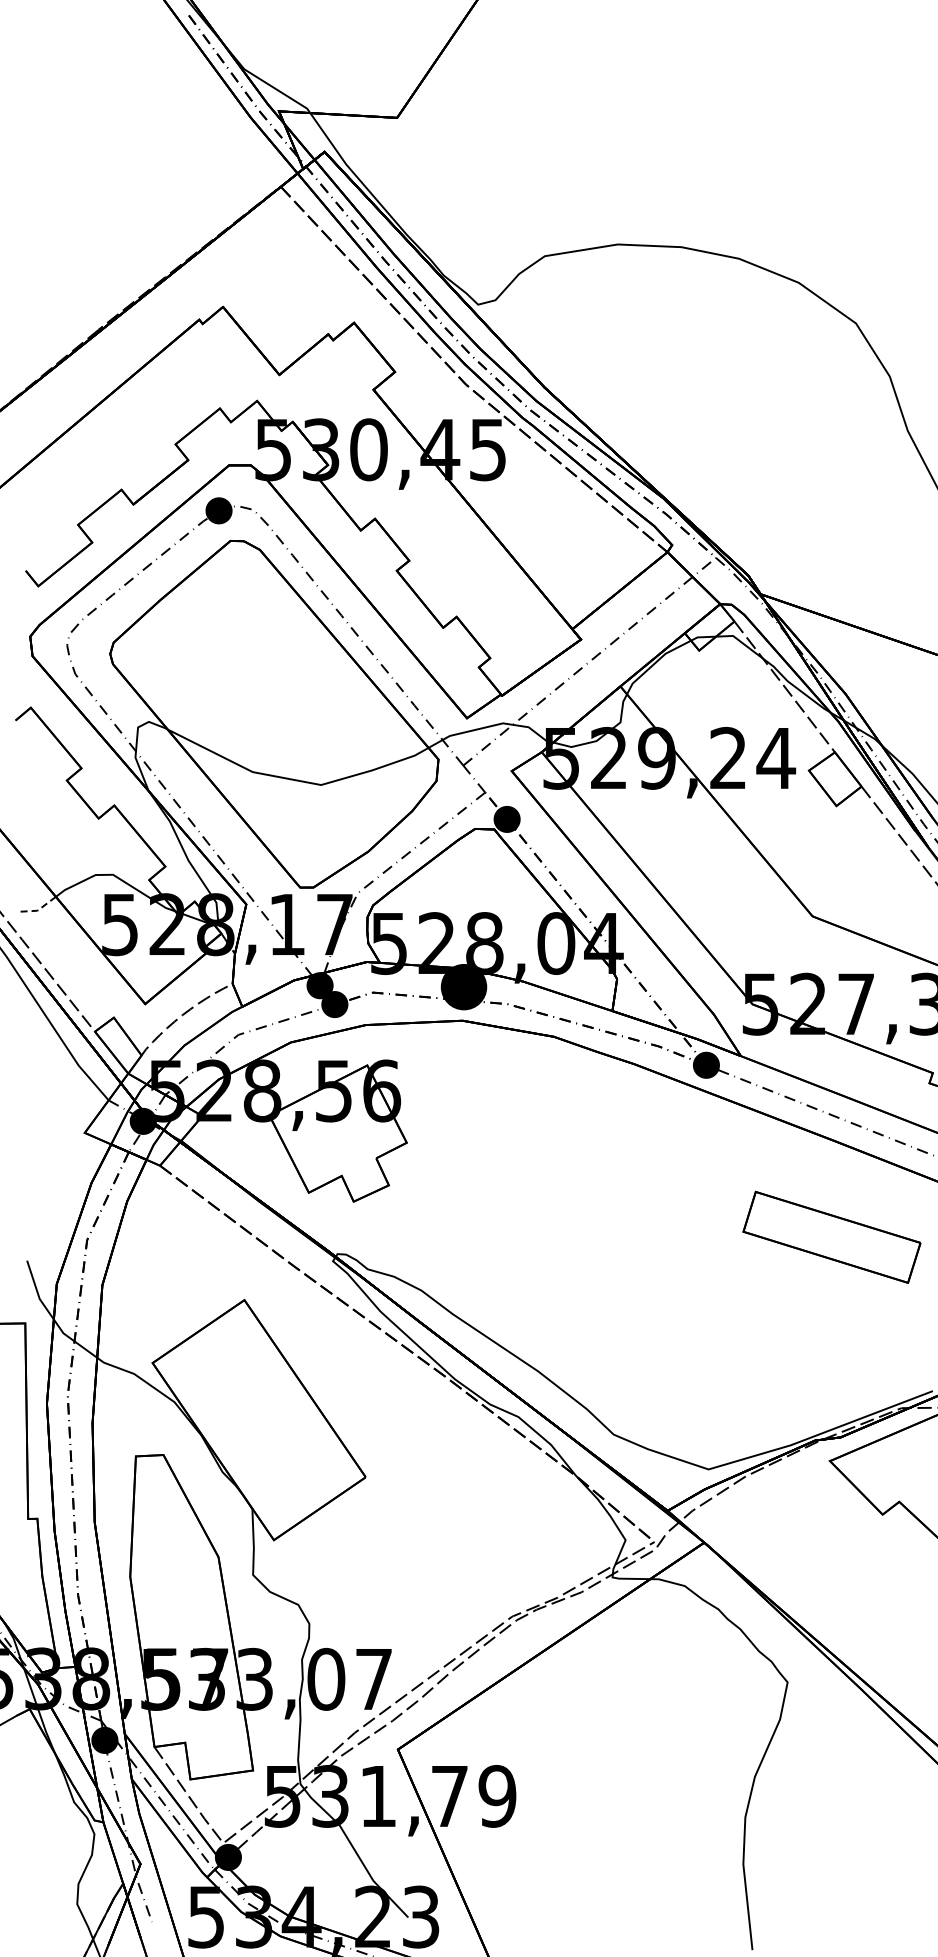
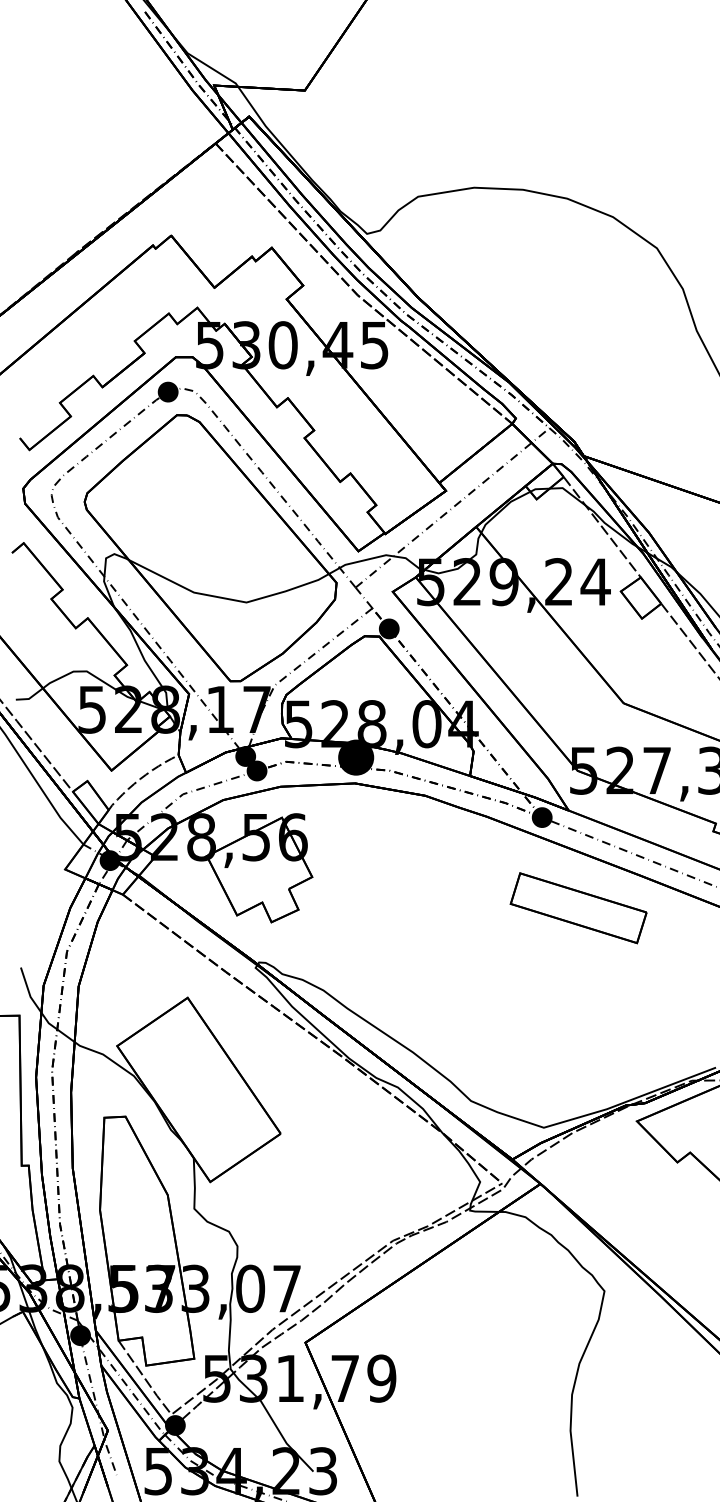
line: (39, 909) -> (30, 698), dashed -> solid
part: (831, 1236) -> (578, 907), moved

